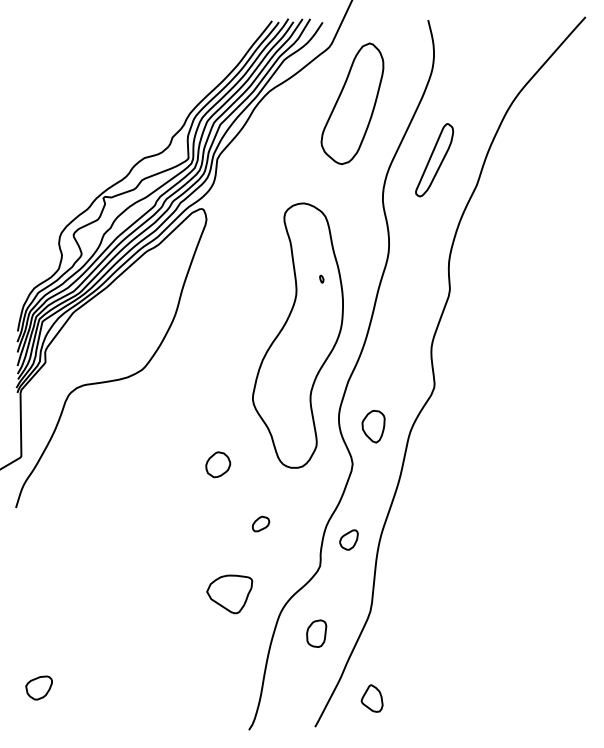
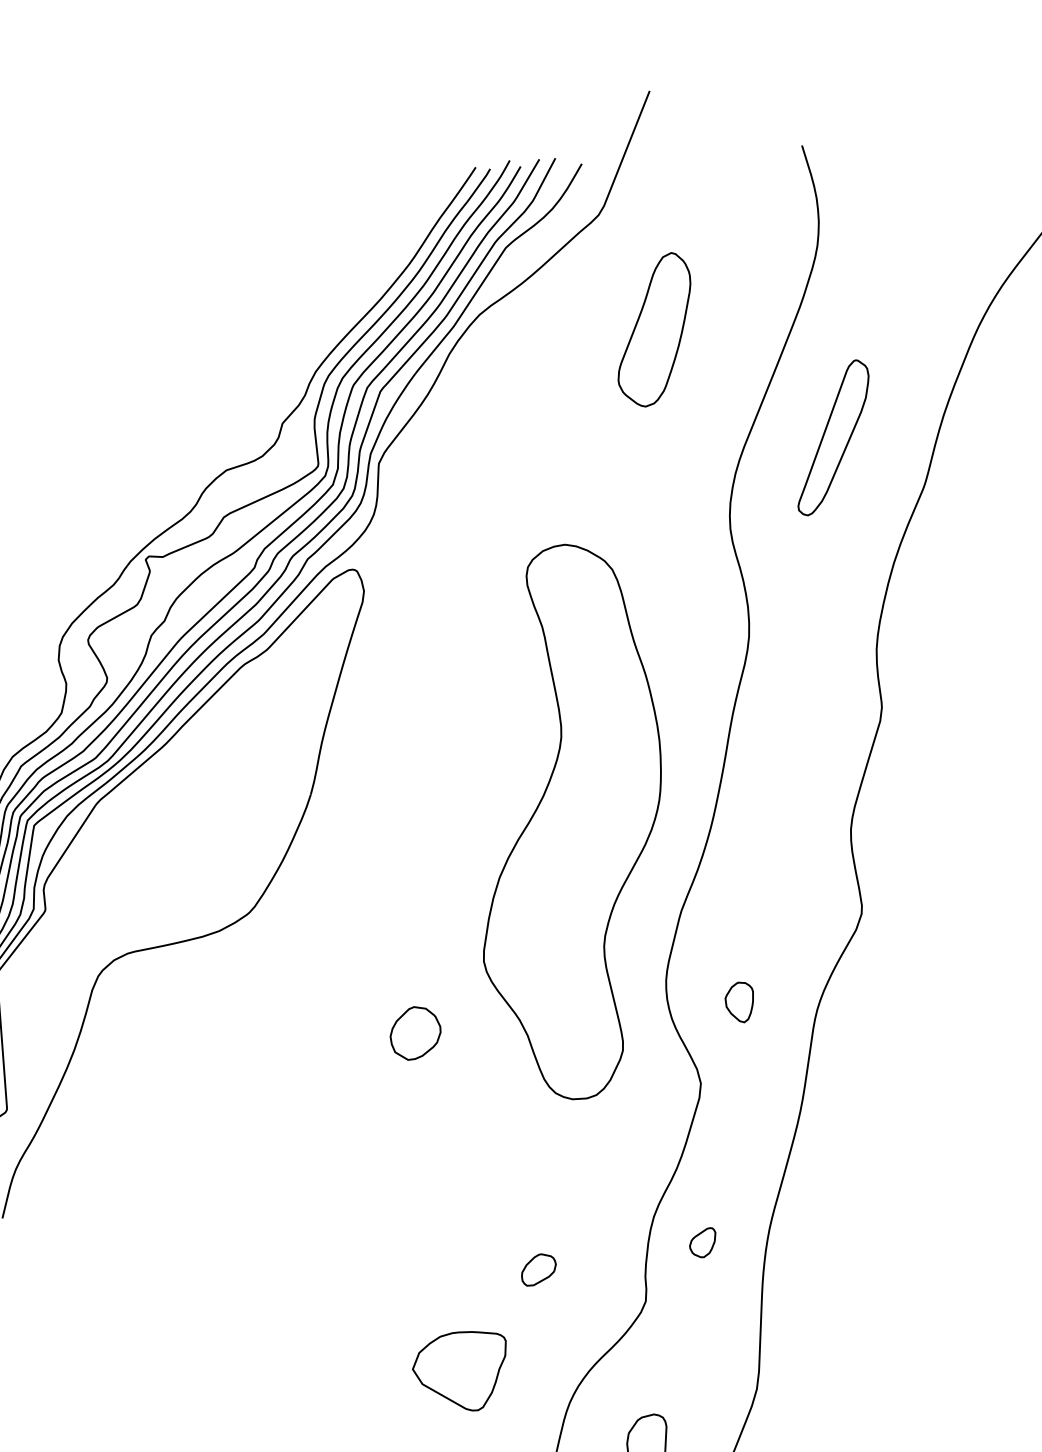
part: (352, 103) -> (654, 329), size x0.6
part: (321, 278) -> (611, 699), removed
part: (373, 426) -> (739, 1002), size x0.6
part: (218, 464) -> (416, 1032), moved
part: (261, 523) -> (539, 1268), moved
part: (348, 539) -> (701, 1241), size x0.7

